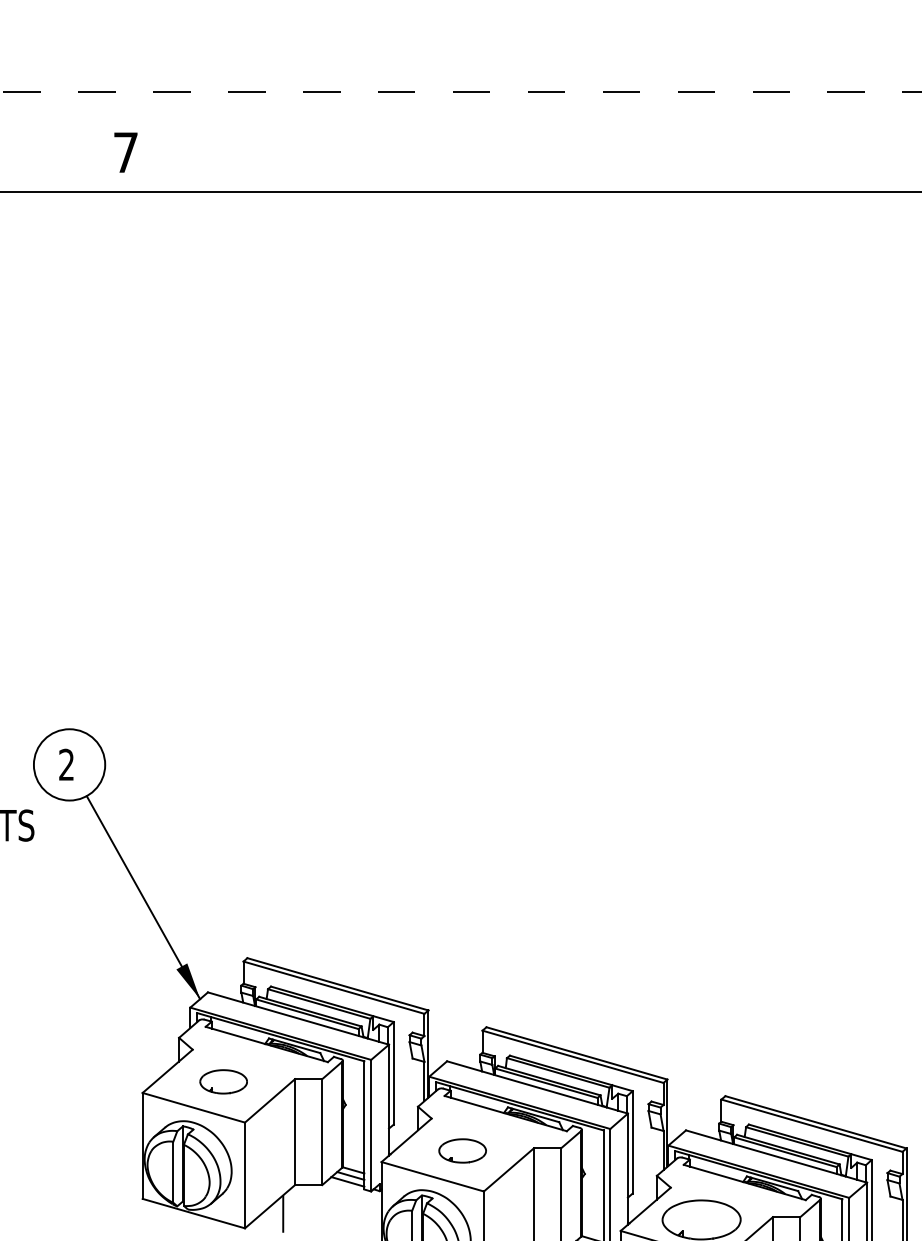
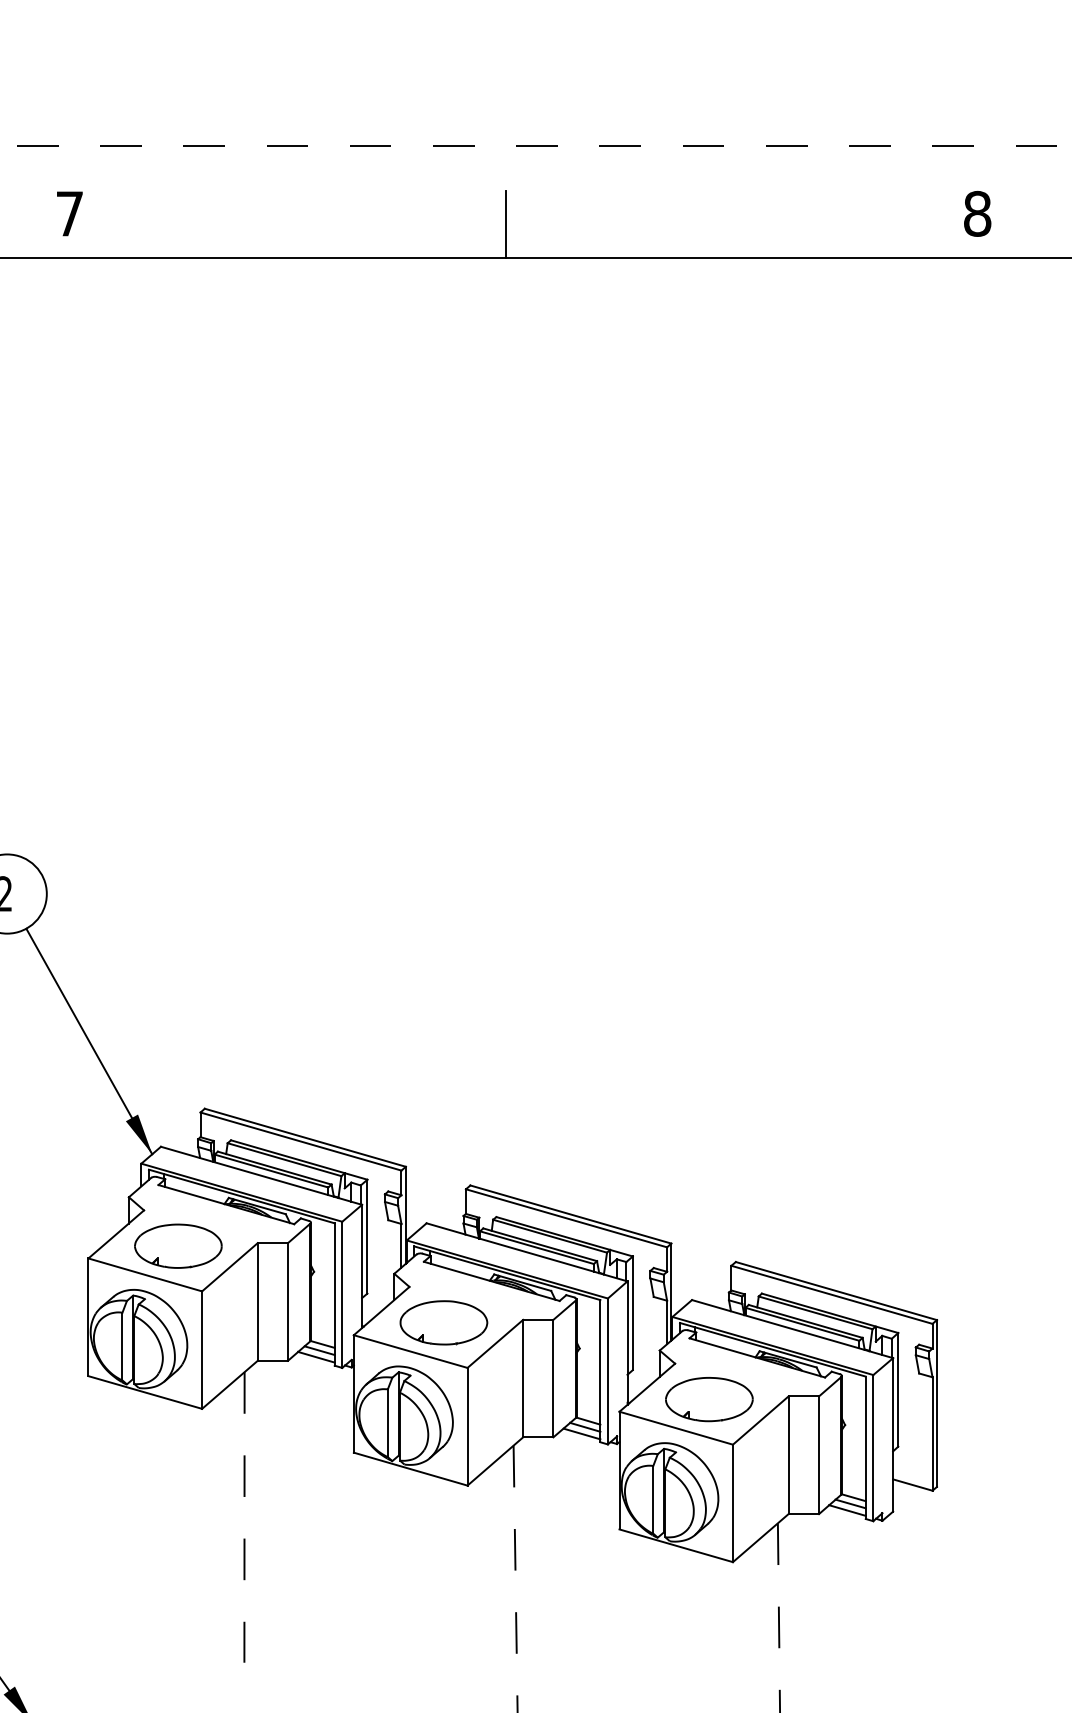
line: (518, 161) -> (506, 223), added
part: (223, 1081) -> (178, 1245), size x1.67
part: (462, 1150) -> (443, 1322), size x1.67

